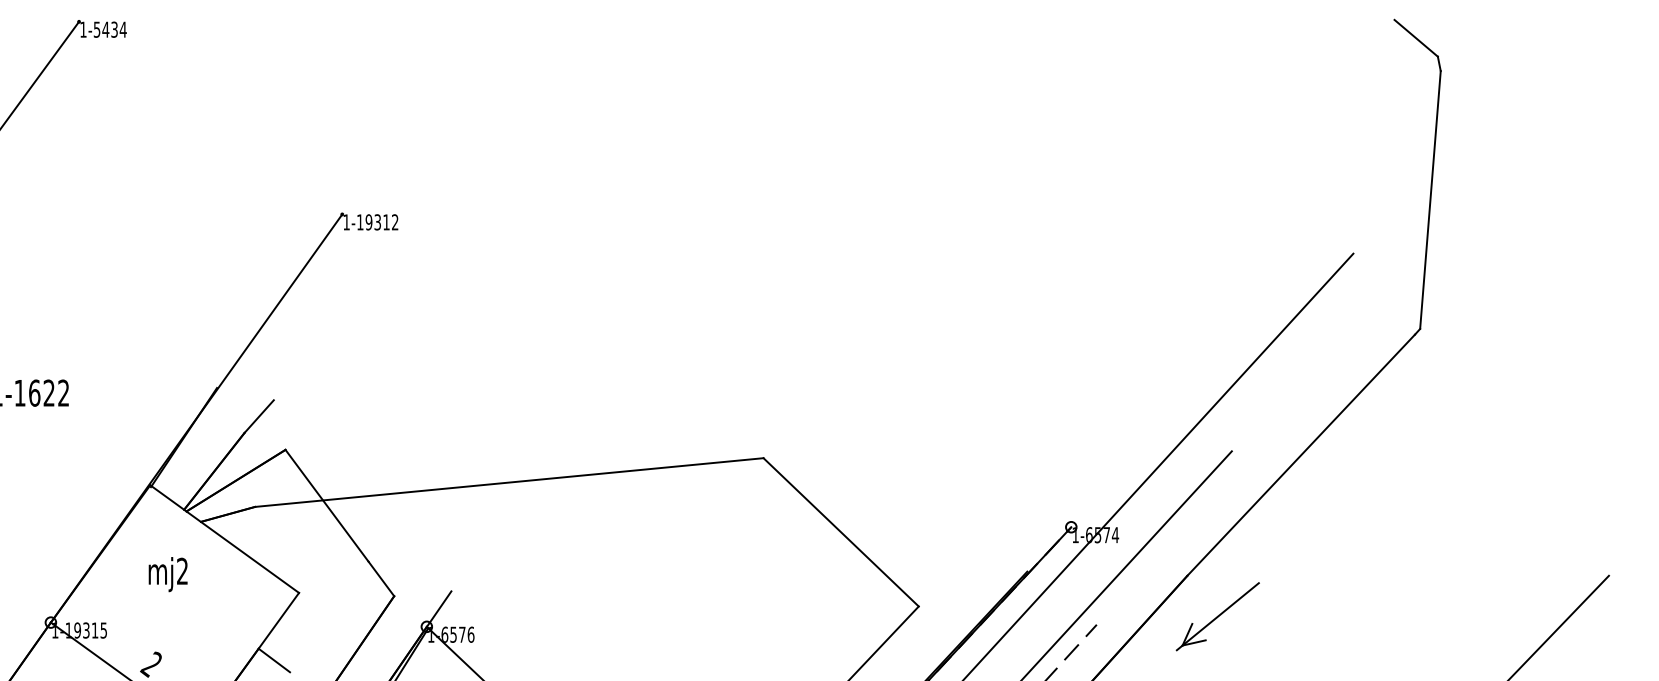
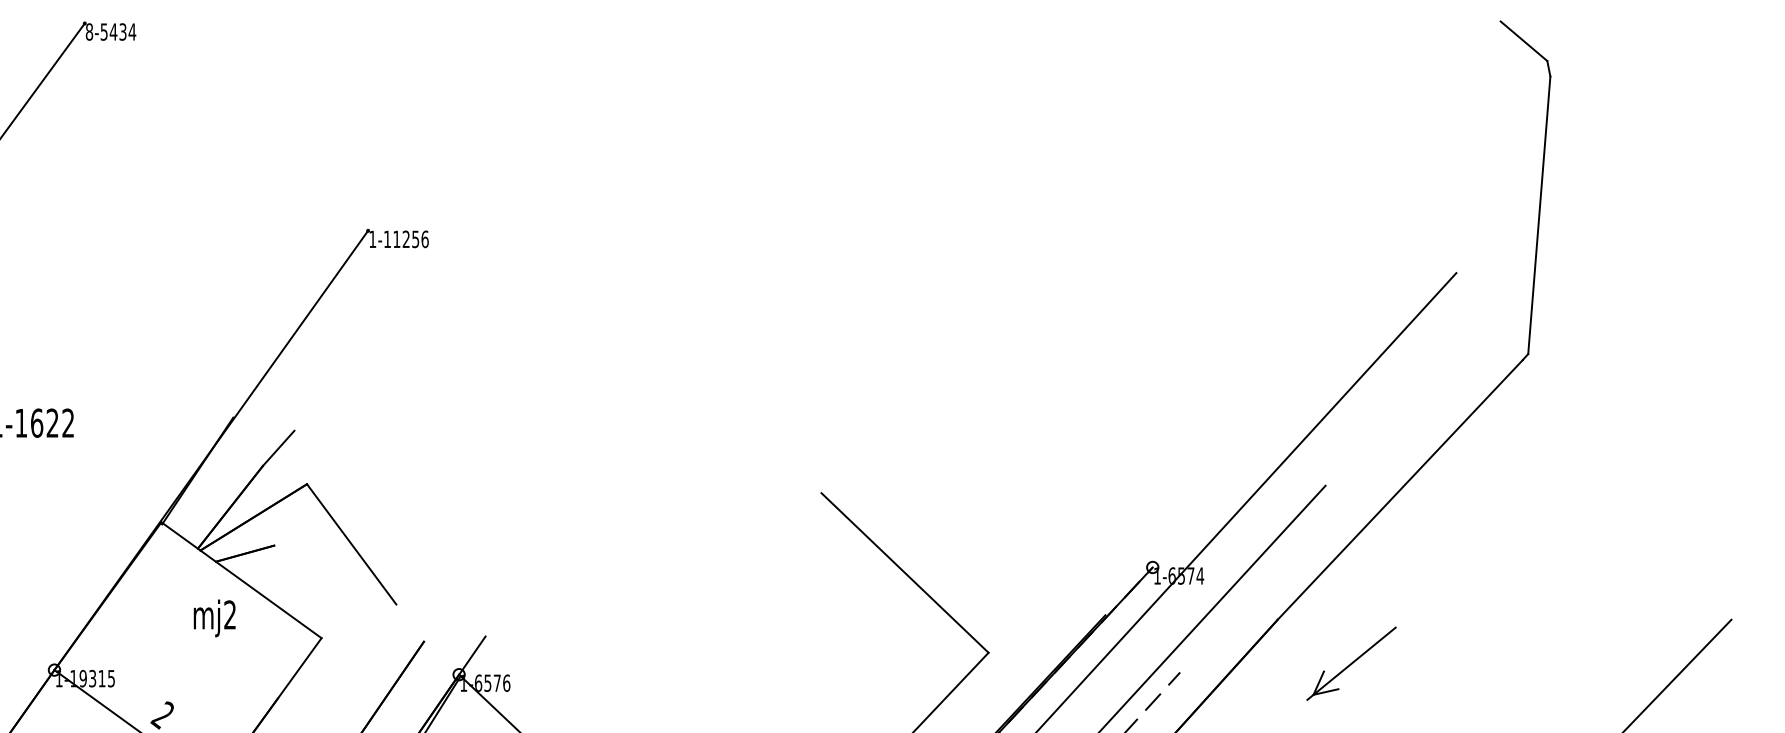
text: (83, 29) -> (89, 31), 1-5434 -> 8-5434
text: (381, 222) -> (410, 239), 1-19312 -> 1-11256
line: (508, 482) -> (547, 519), removed
text: (167, 574) -> (214, 618), moved
line: (381, 578) -> (410, 622), removed
part: (1217, 616) -> (1351, 663), moved
line: (273, 660) -> (294, 710), removed

